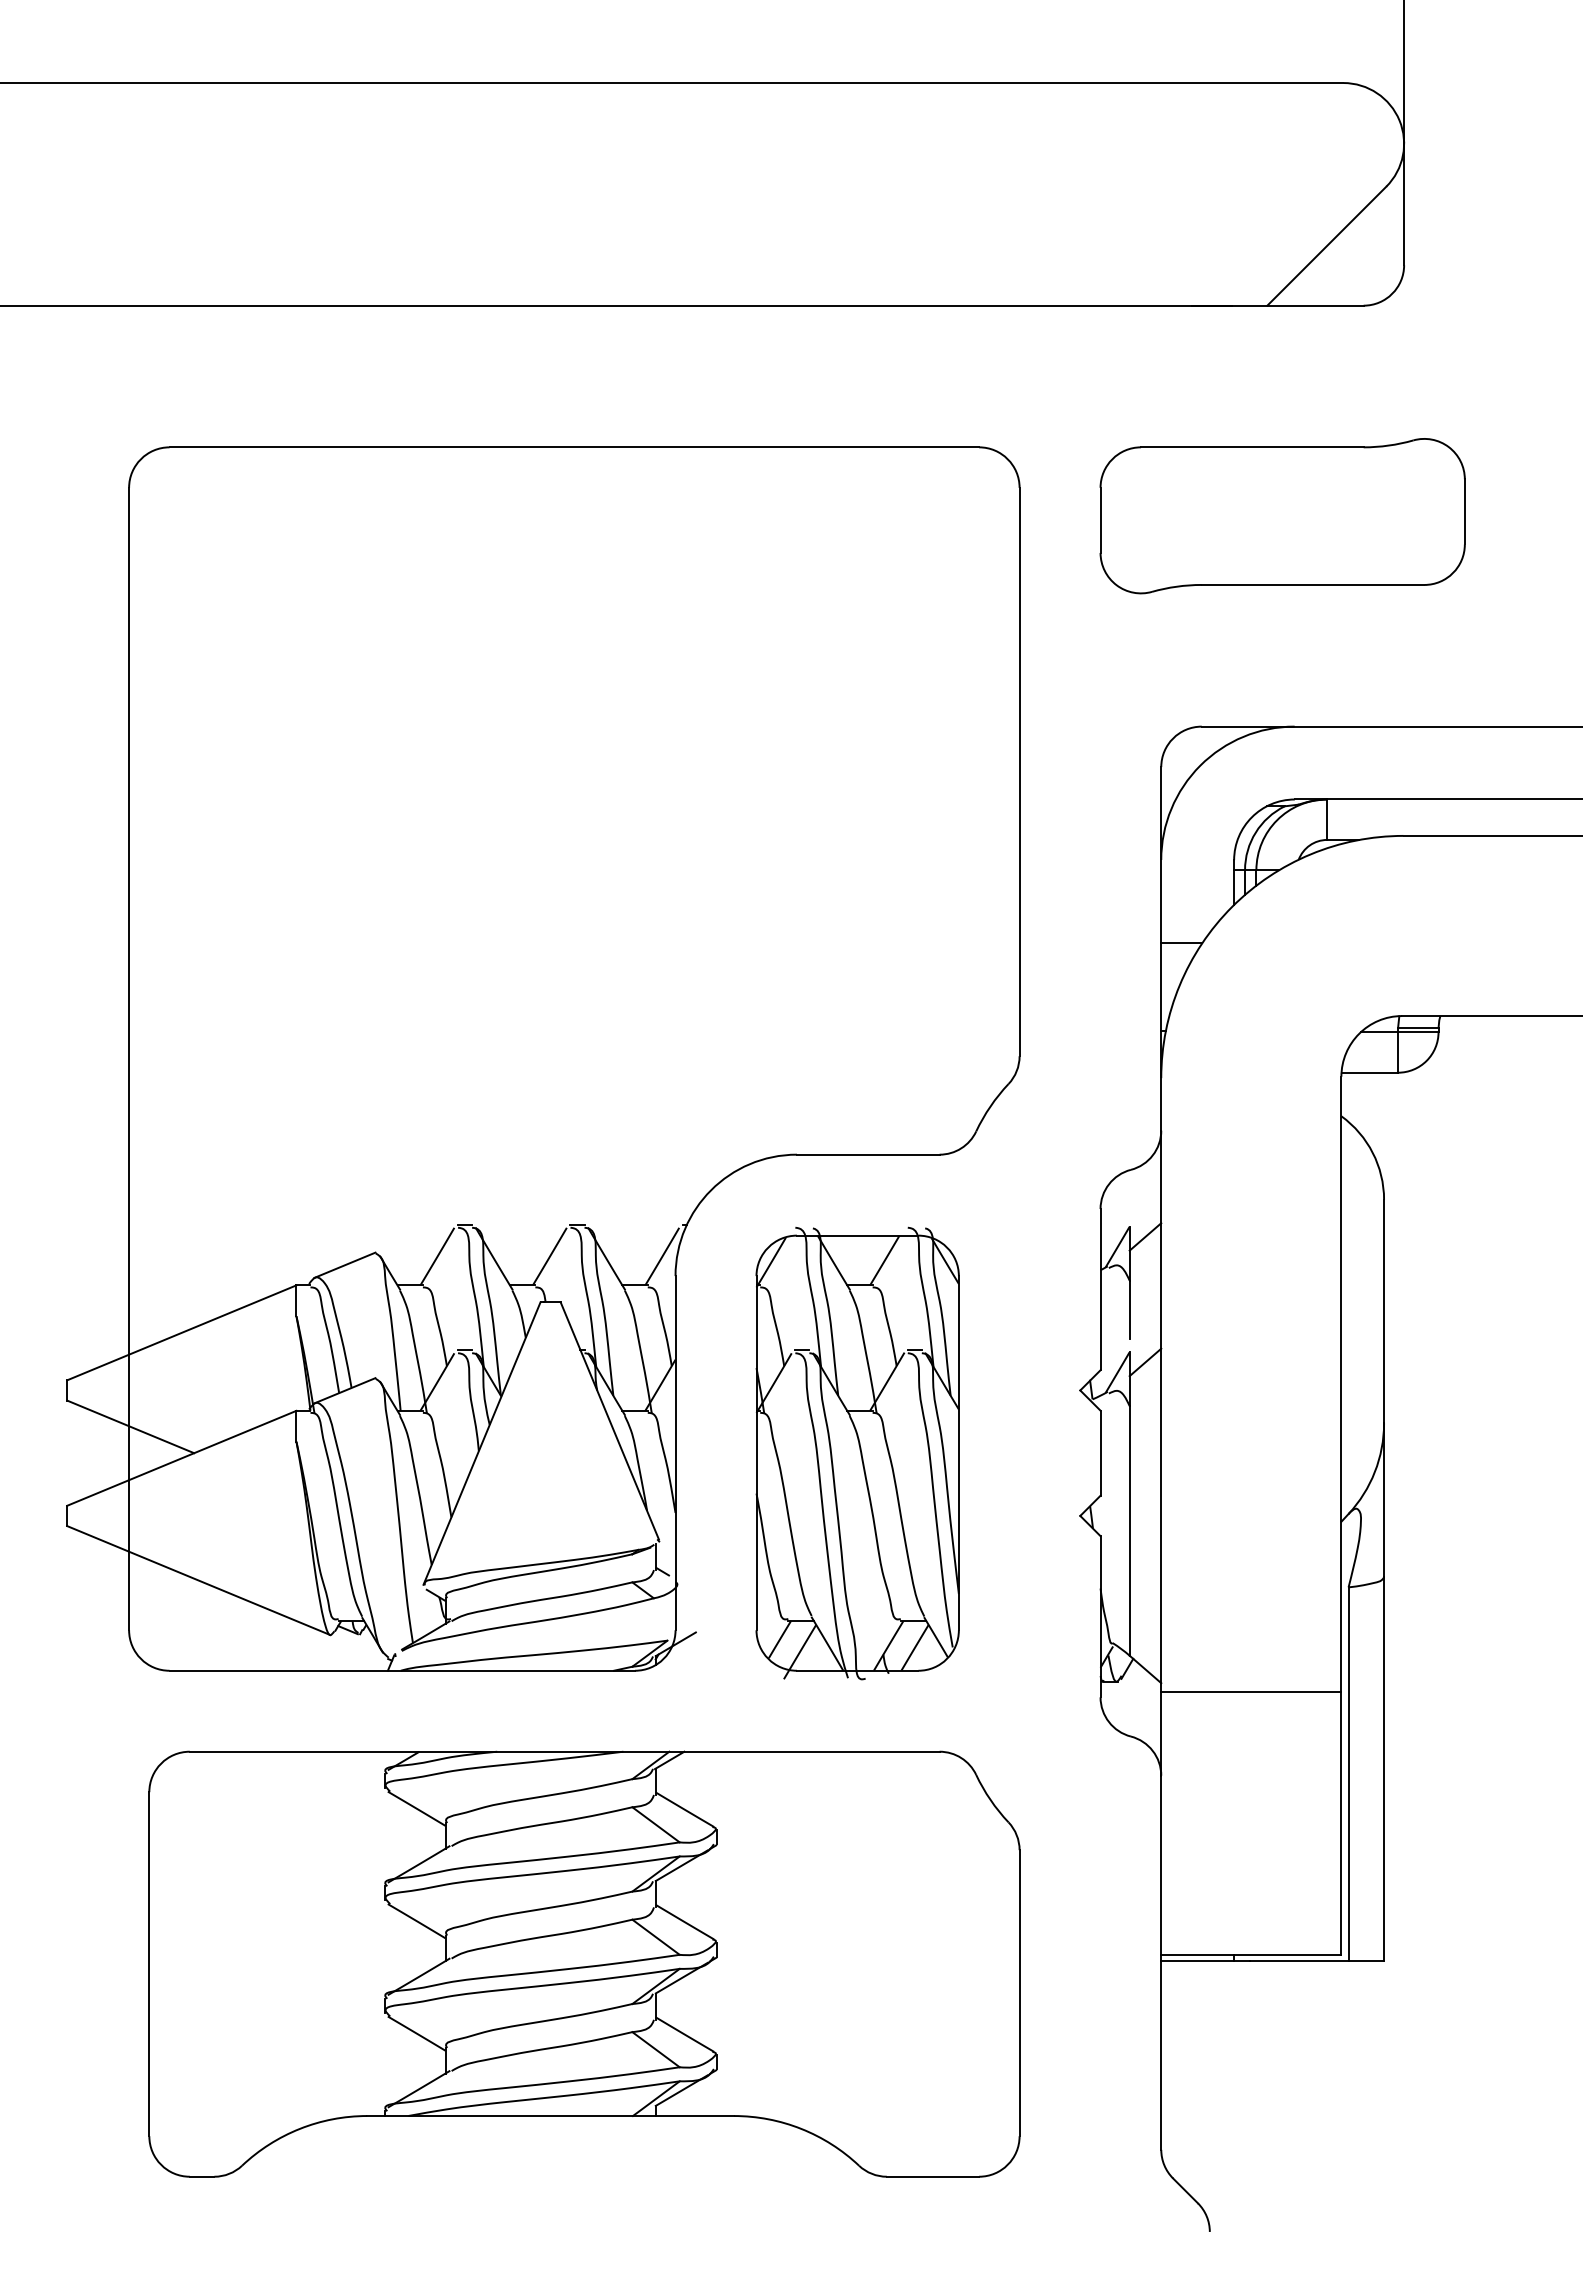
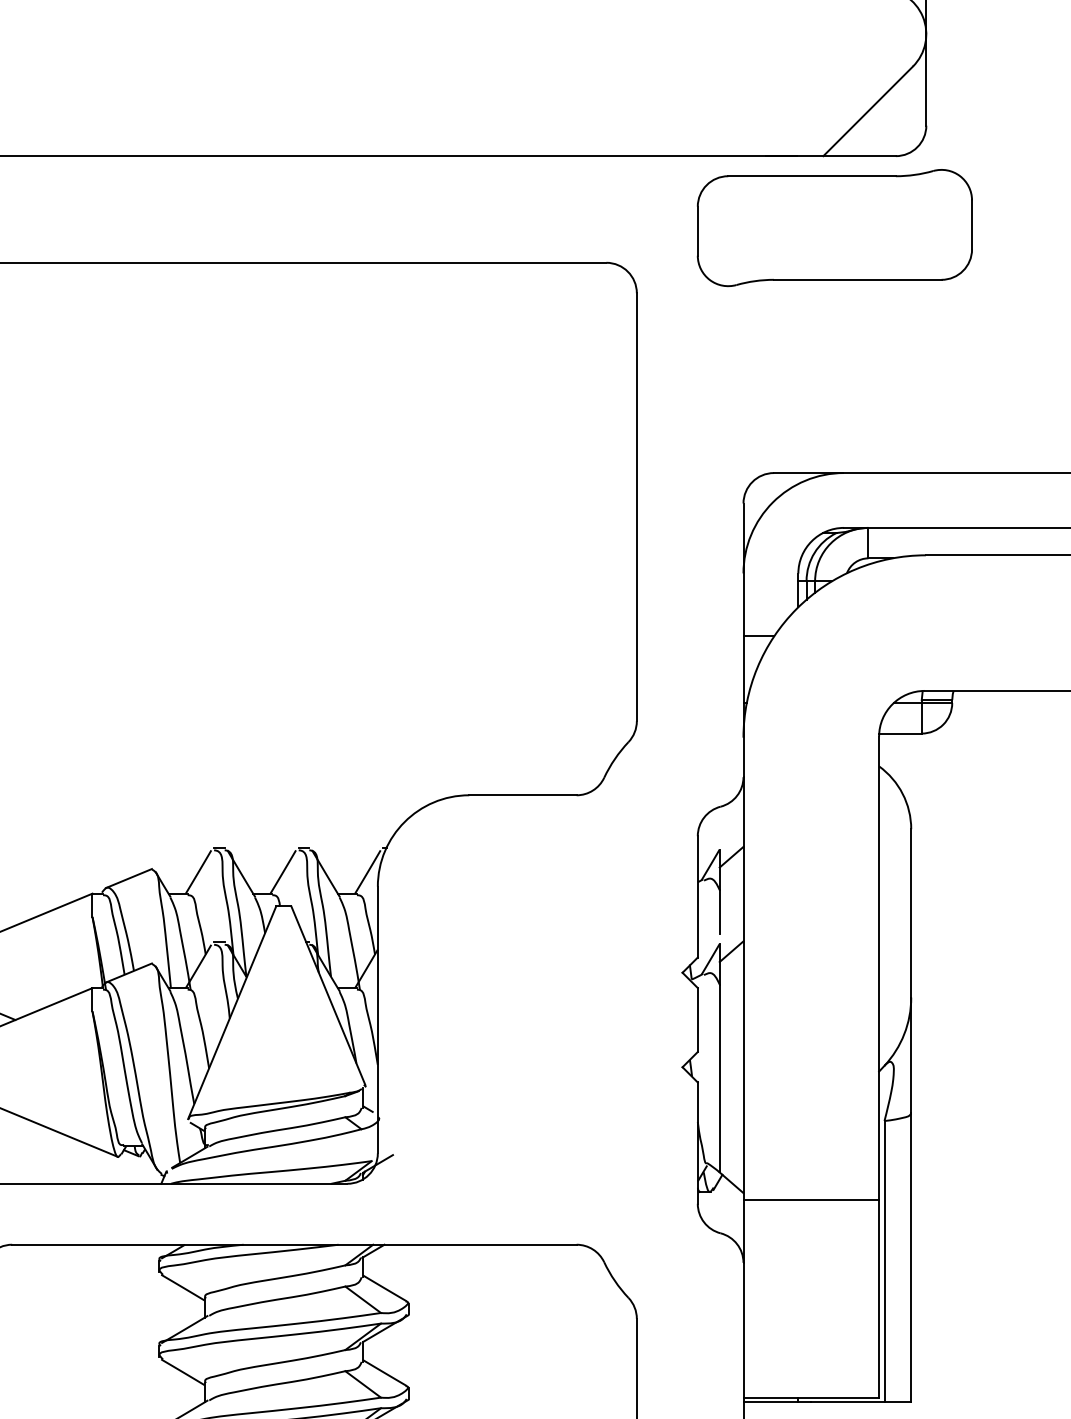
part: (1282, 516) -> (834, 228), moved
part: (857, 1453) -> (514, 1020), removed

